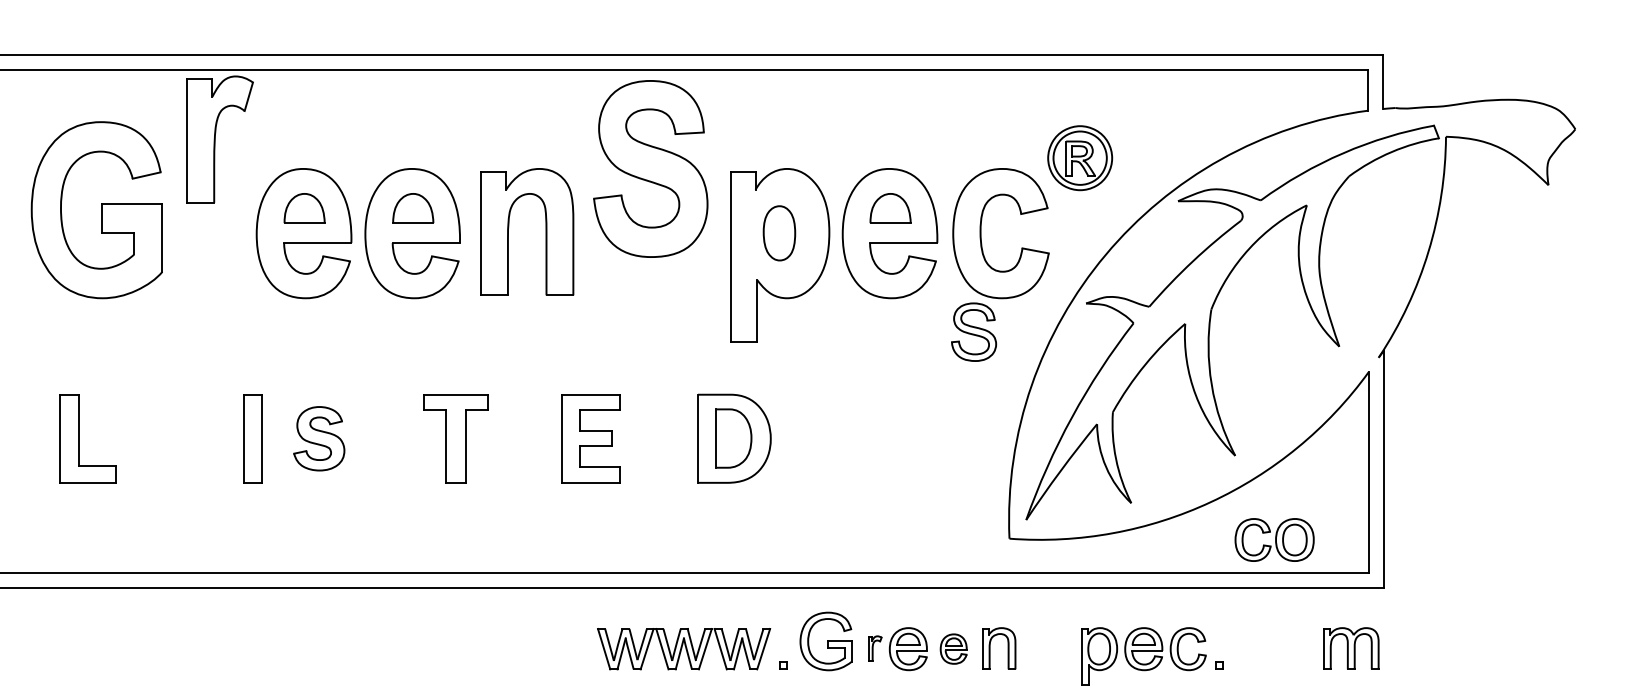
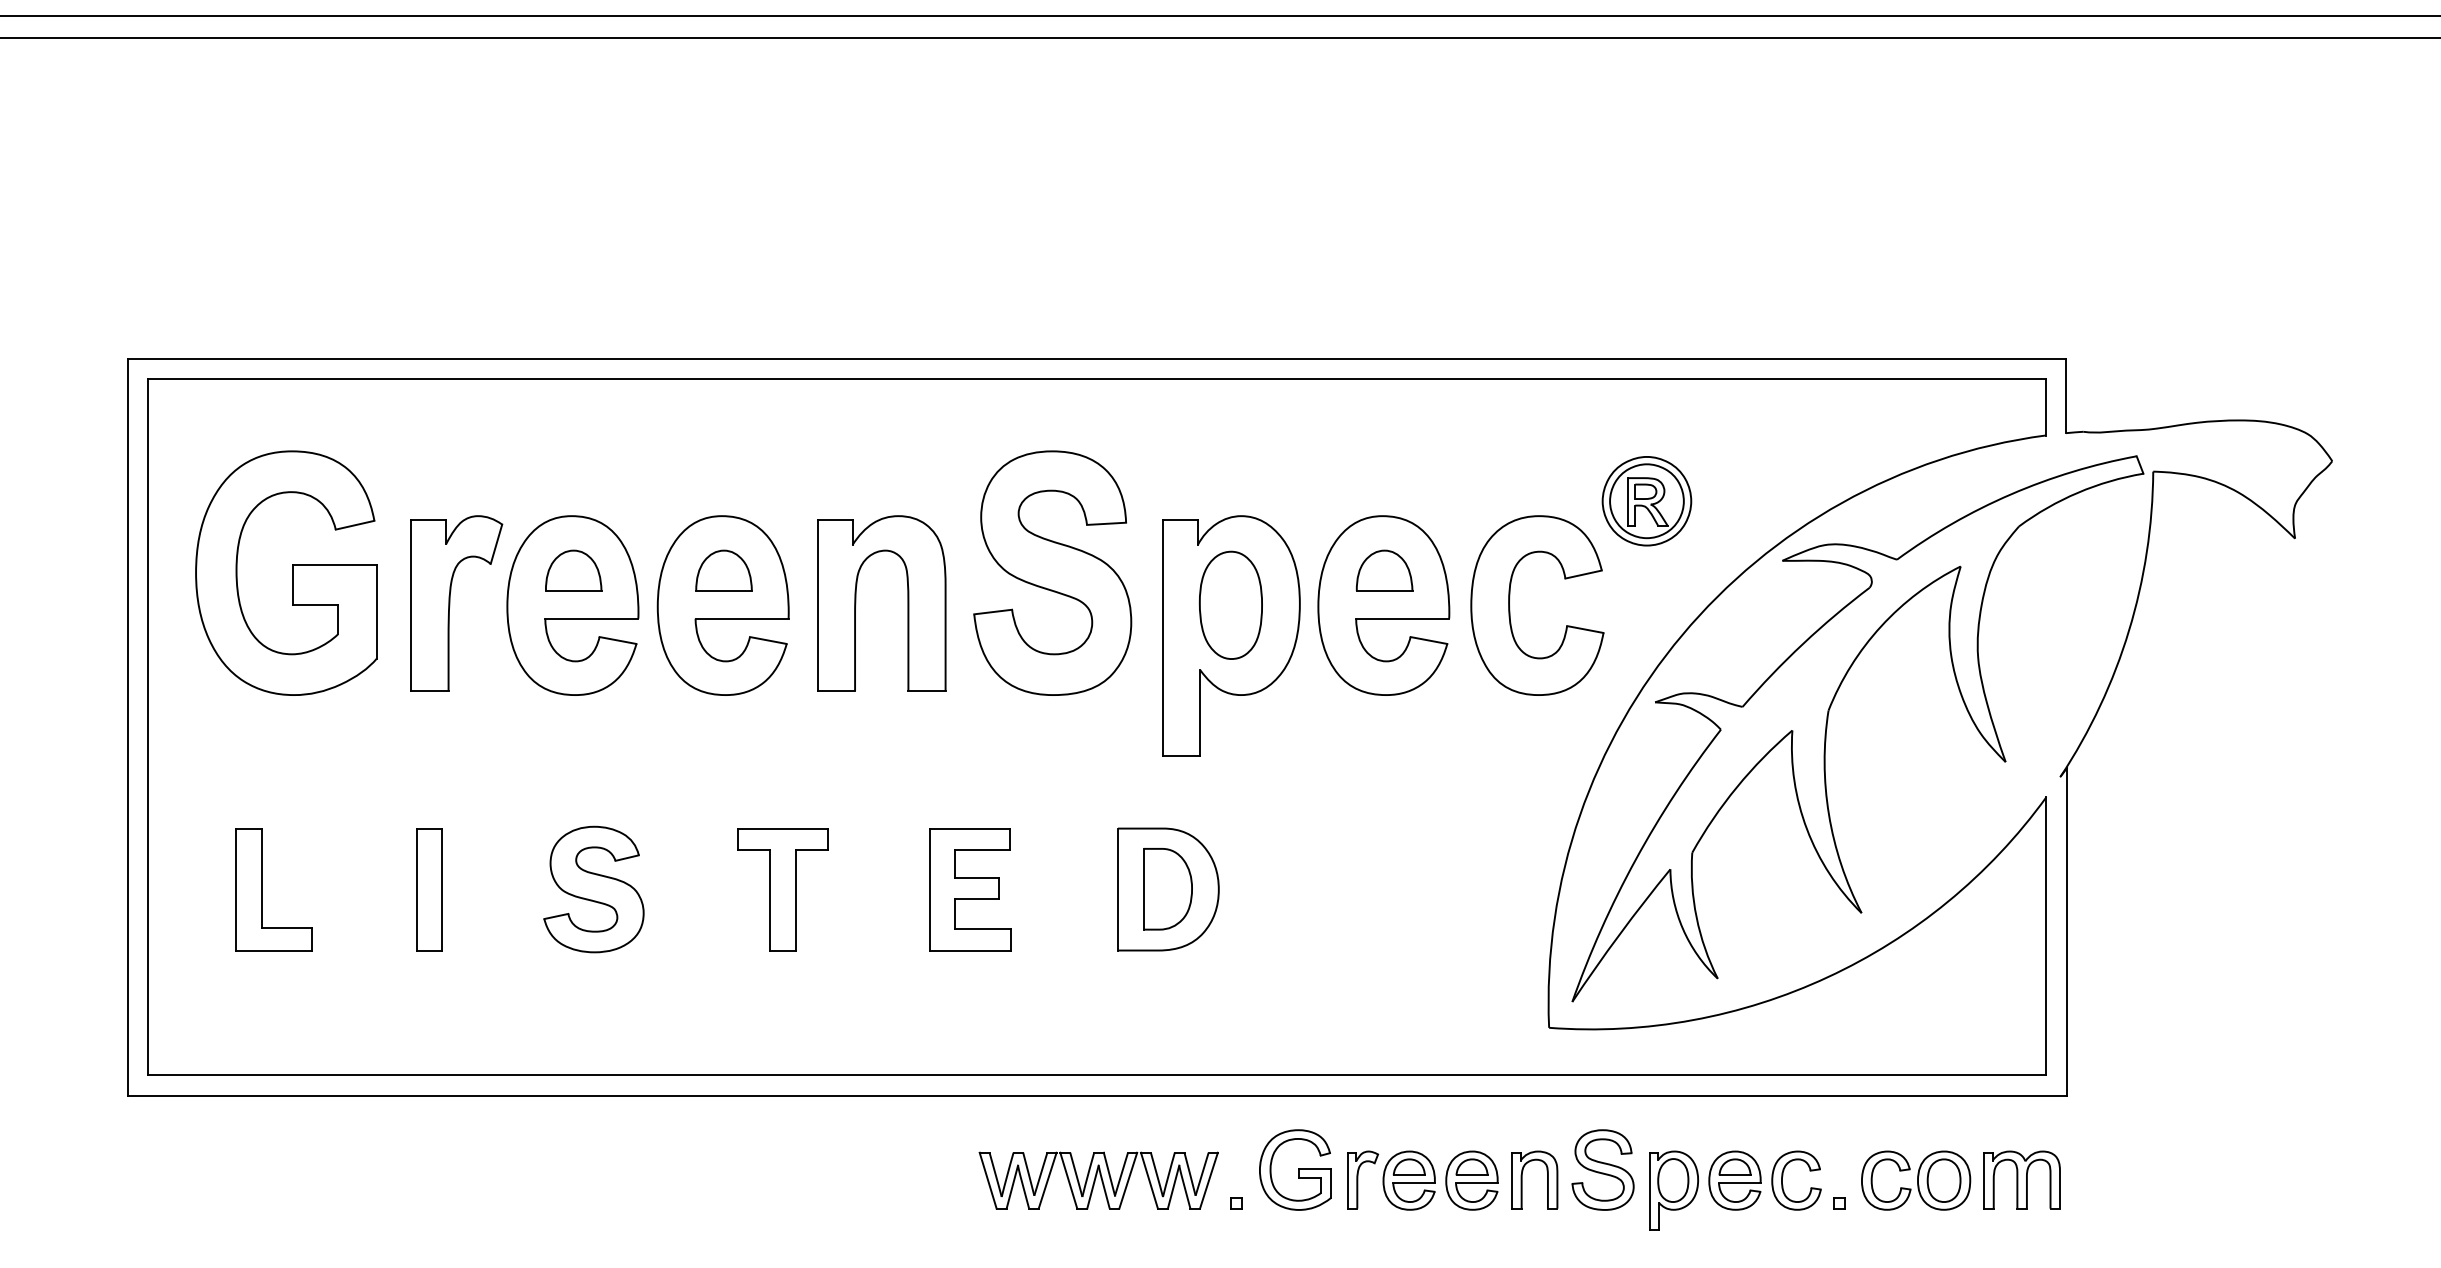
part: (219, 139) -> (456, 603), moved
part: (650, 168) -> (1052, 572), moved
part: (779, 232) -> (1230, 604), size x1.43
part: (973, 331) -> (1602, 1169), moved
part: (253, 438) -> (429, 889), moved
part: (318, 438) -> (593, 889), size x1.43
part: (1274, 539) -> (1916, 1180), moved
part: (875, 648) -> (1363, 1179), size x1.67
part: (953, 649) -> (1471, 1180), size x1.43

